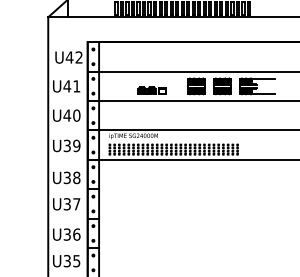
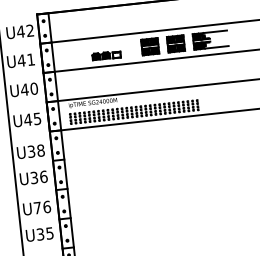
text: (71, 145) -> (32, 119), U39 -> U45
text: (76, 204) -> (43, 177), U37 -> U36
text: (66, 234) -> (36, 208), U36 -> U76

